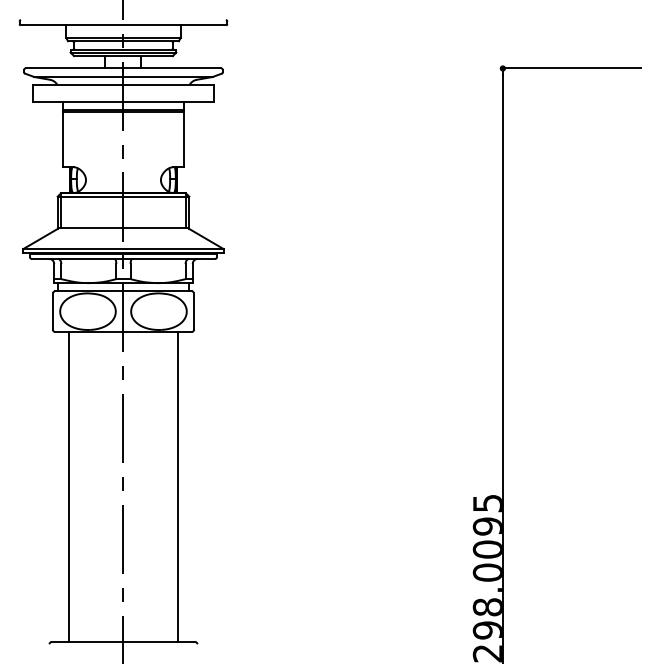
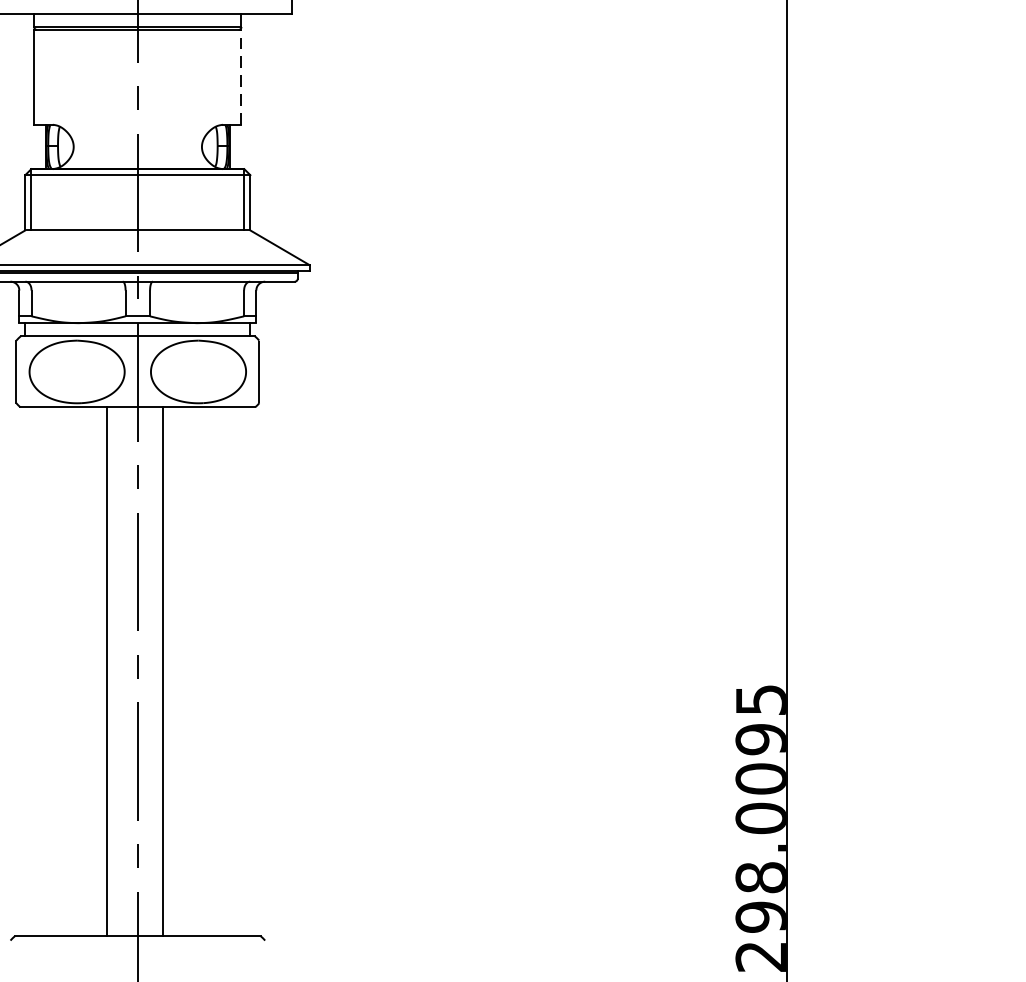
line: (184, 139) -> (242, 77), solid -> dashed
line: (68, 486) -> (107, 671), moved
line: (178, 486) -> (163, 671), moved

